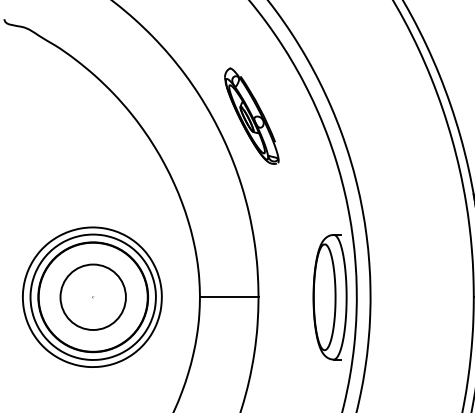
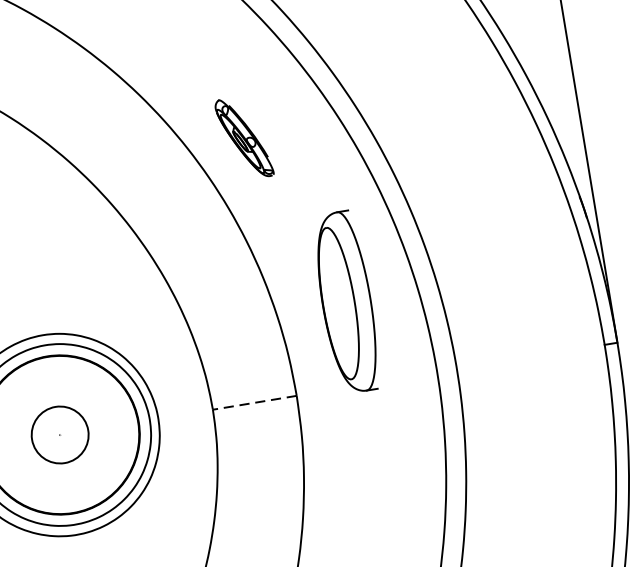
part: (251, 115) -> (243, 137), size x0.6
circle: (92, 296) -> (58, 434), size x0.6
line: (228, 297) -> (253, 403), solid -> dashed
part: (329, 297) -> (345, 302), moved

